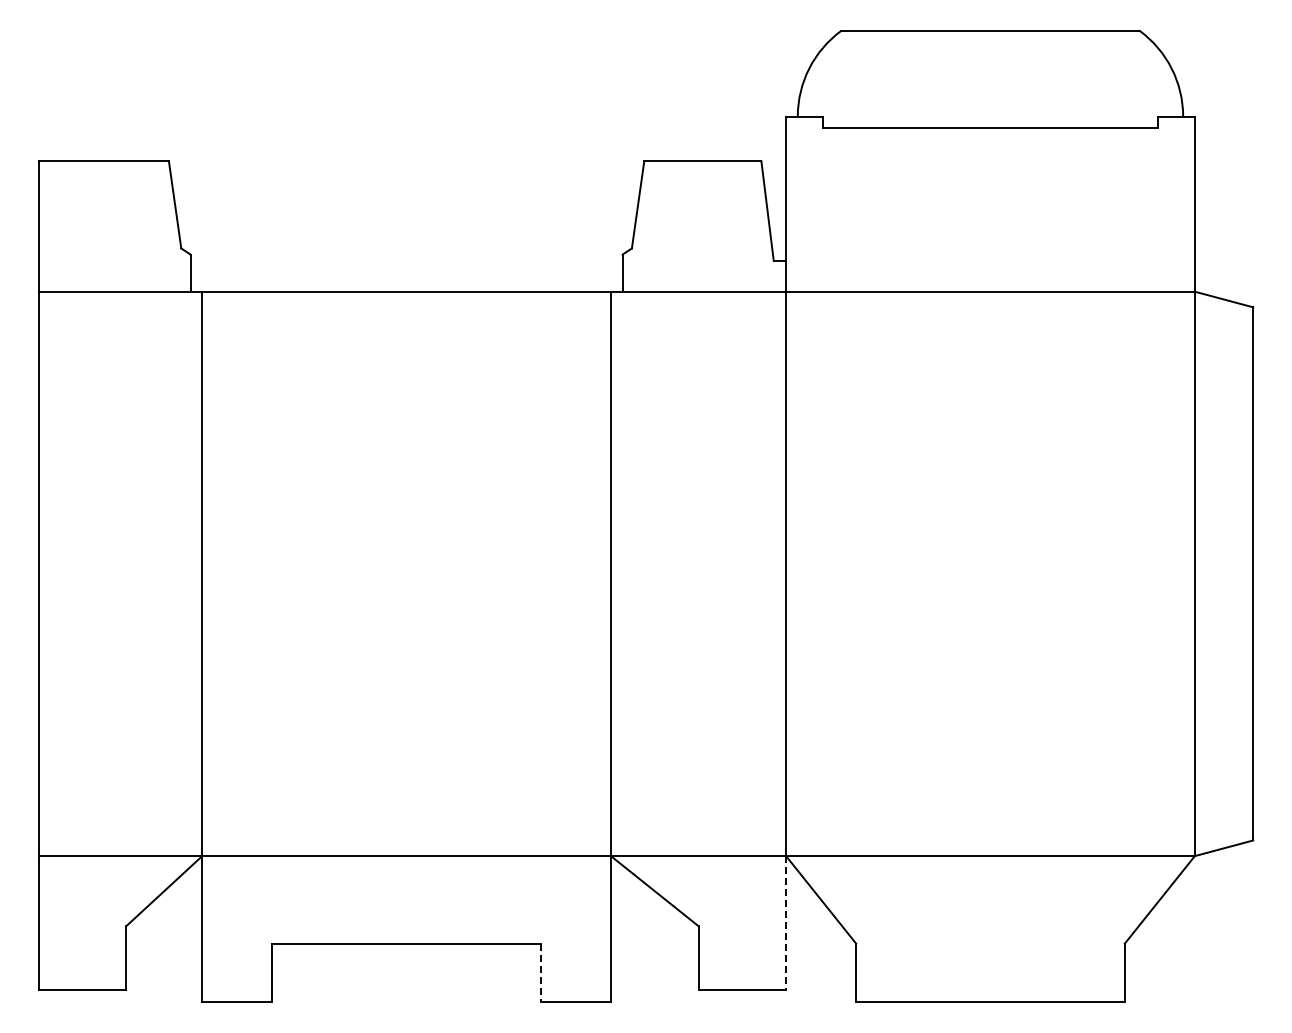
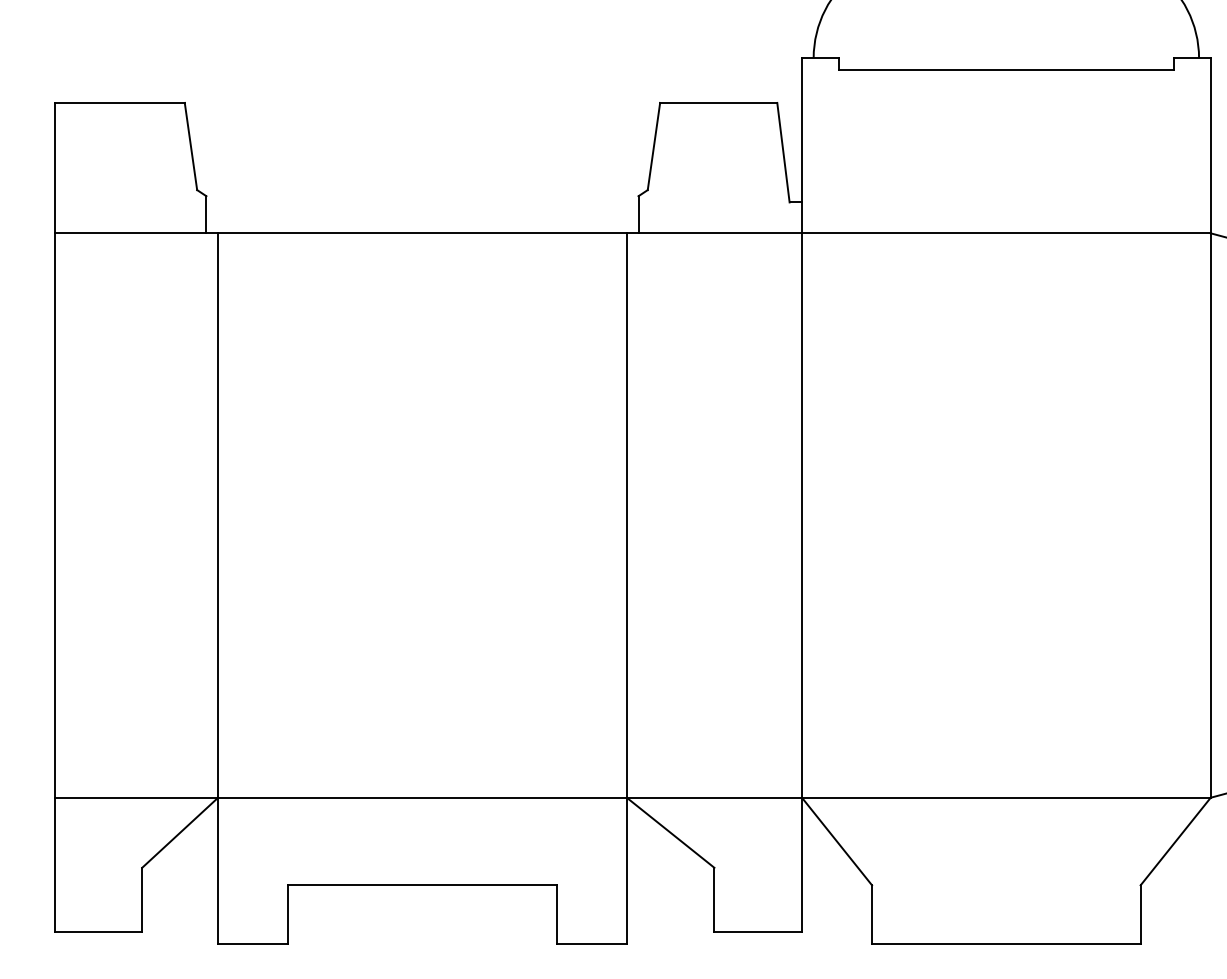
line: (786, 923) -> (802, 865), dashed -> solid
line: (540, 973) -> (556, 915), dashed -> solid

